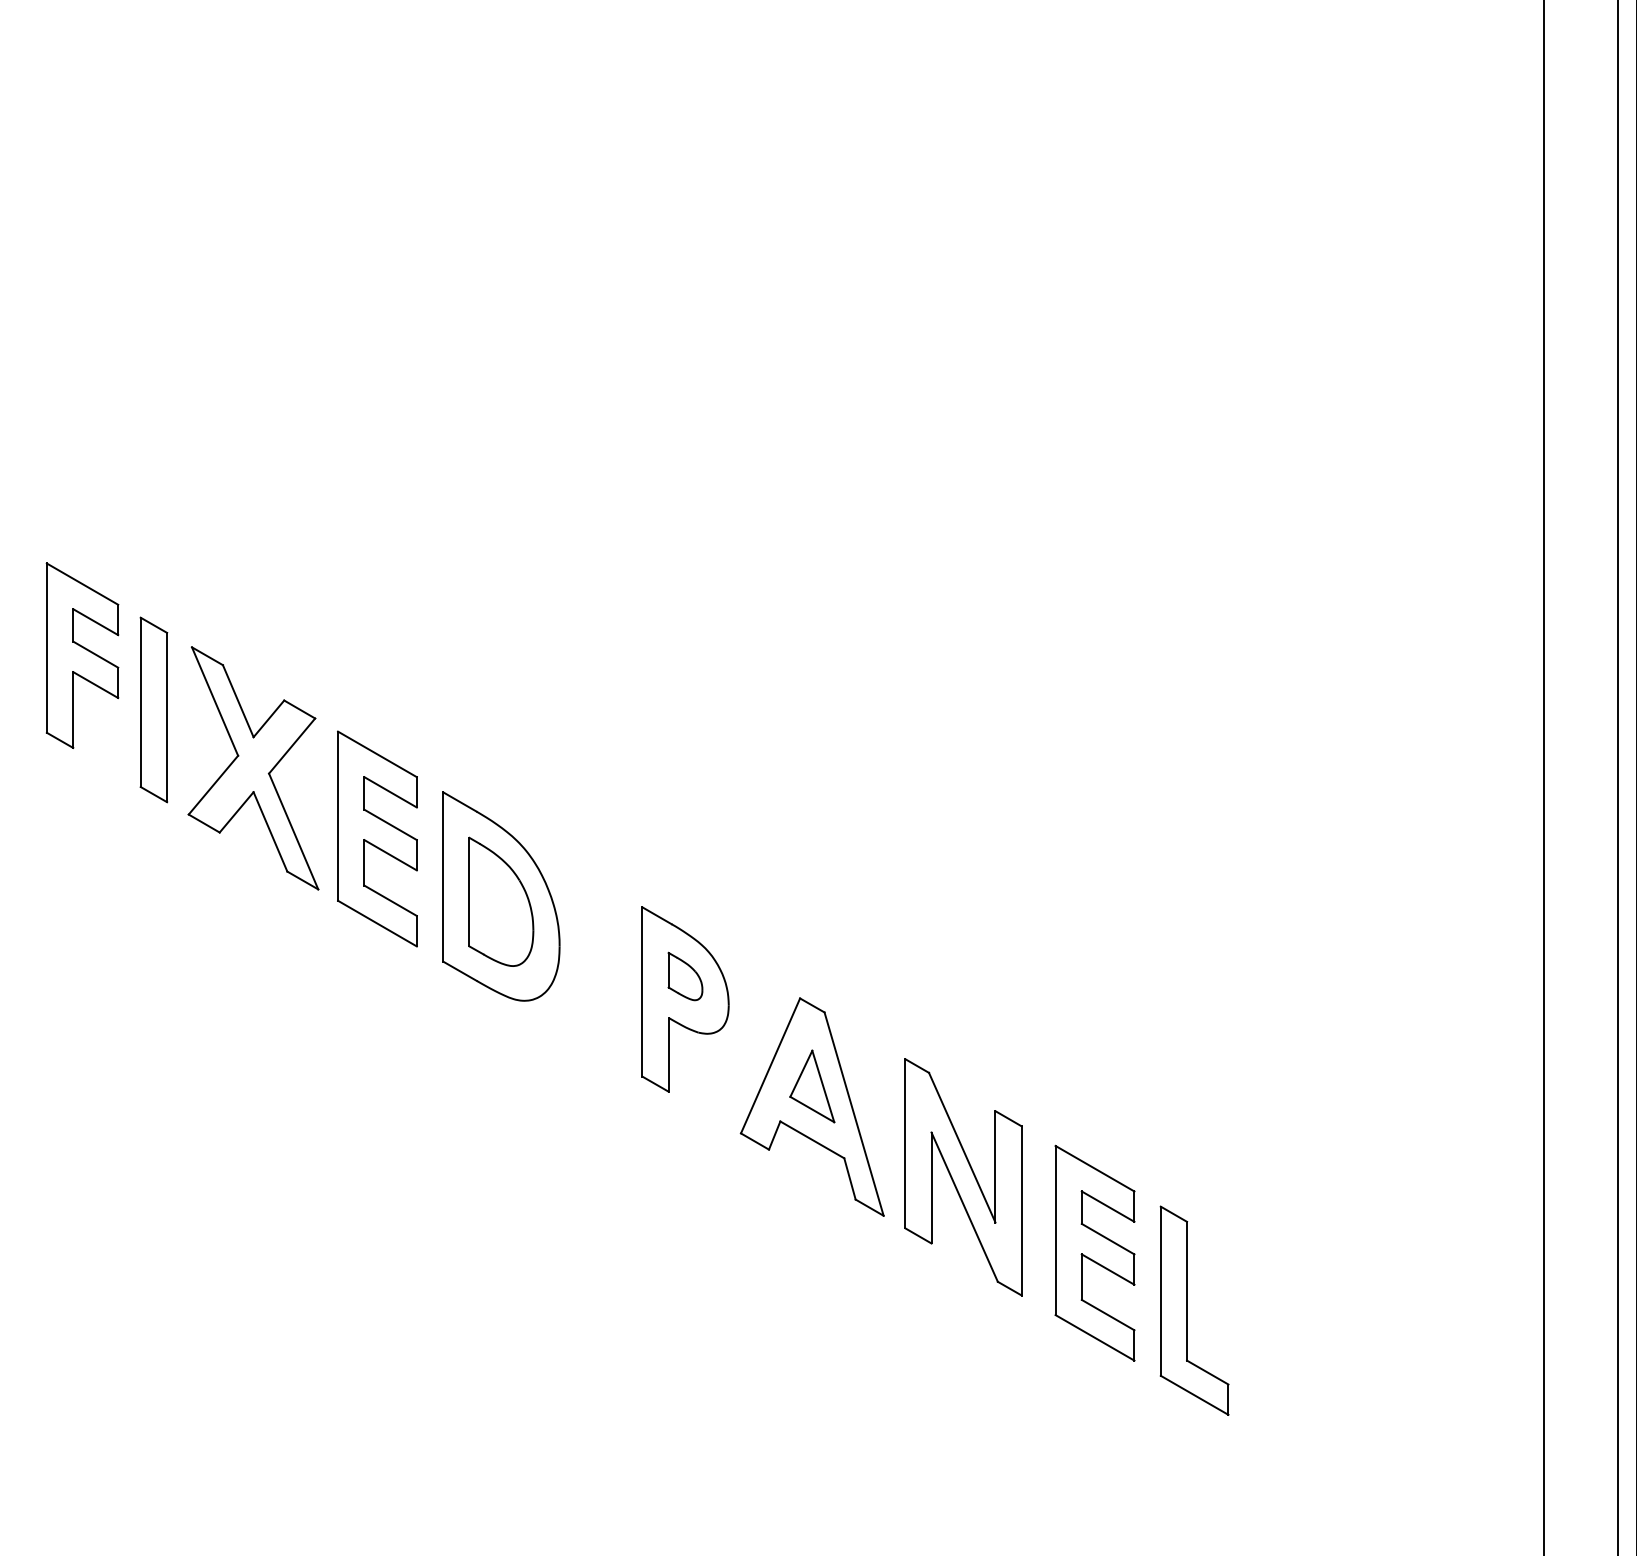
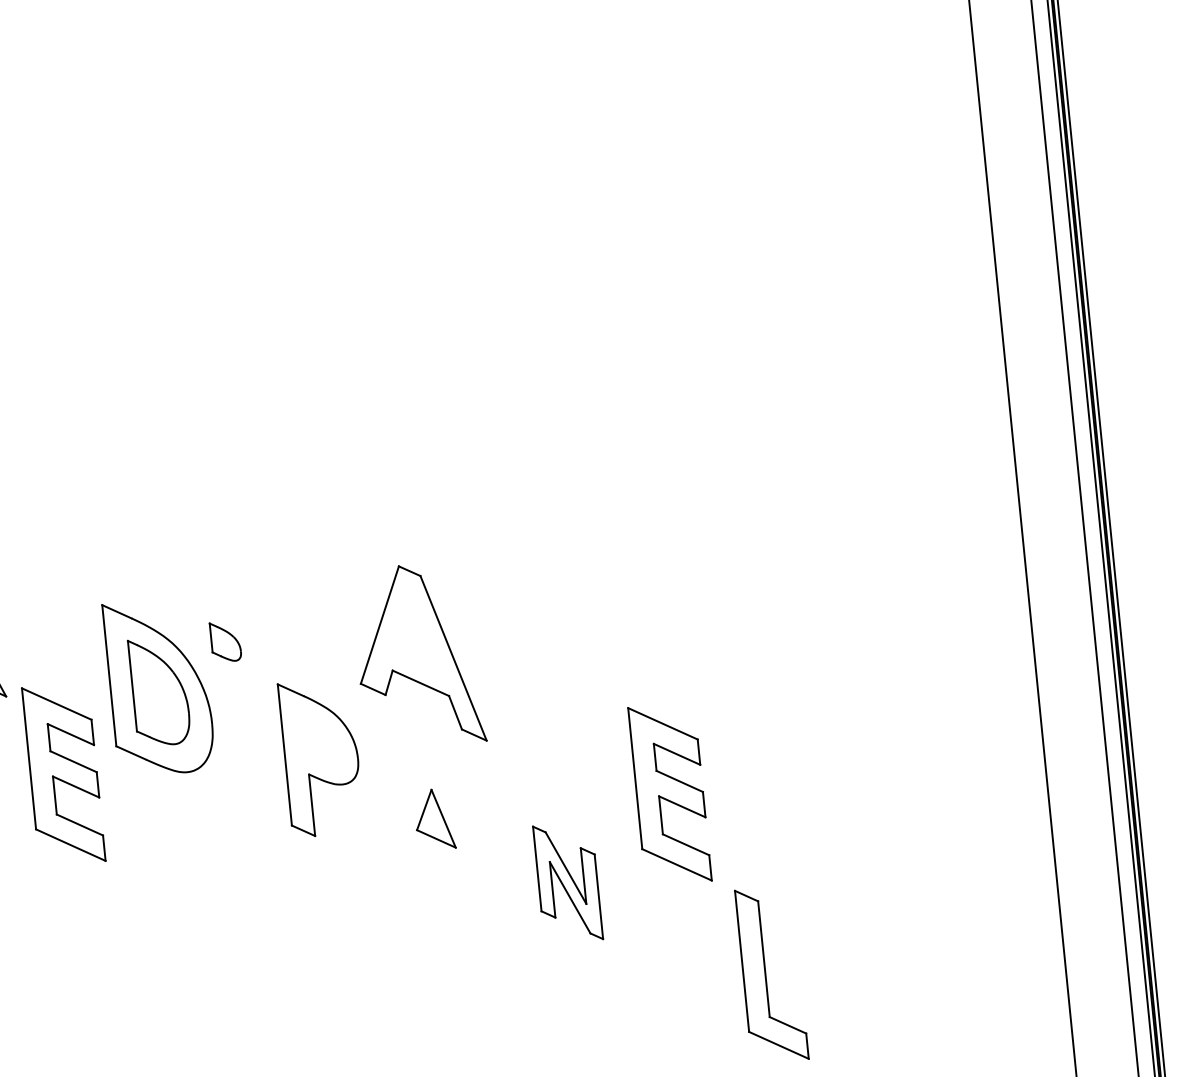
part: (377, 838) -> (63, 774), moved
part: (685, 976) -> (225, 641), moved
part: (811, 1106) -> (417, 655), moved
part: (963, 1177) -> (568, 882), size x0.6
part: (1094, 1252) -> (669, 793), moved

